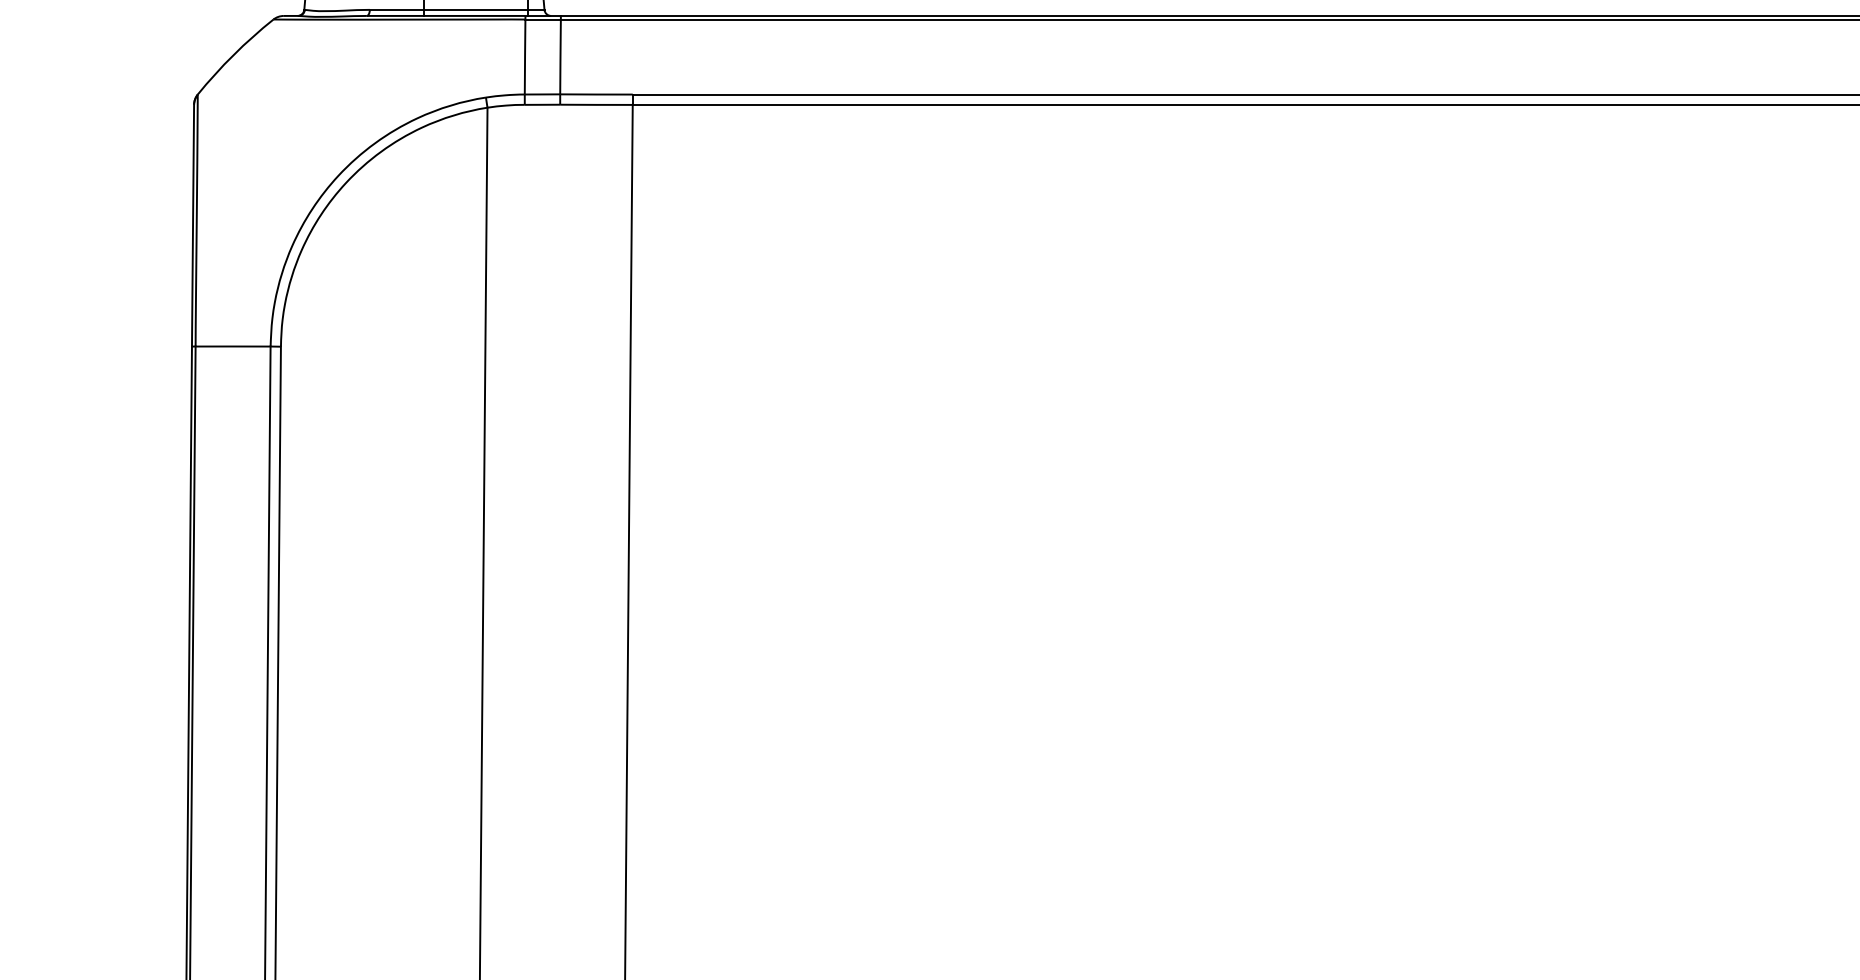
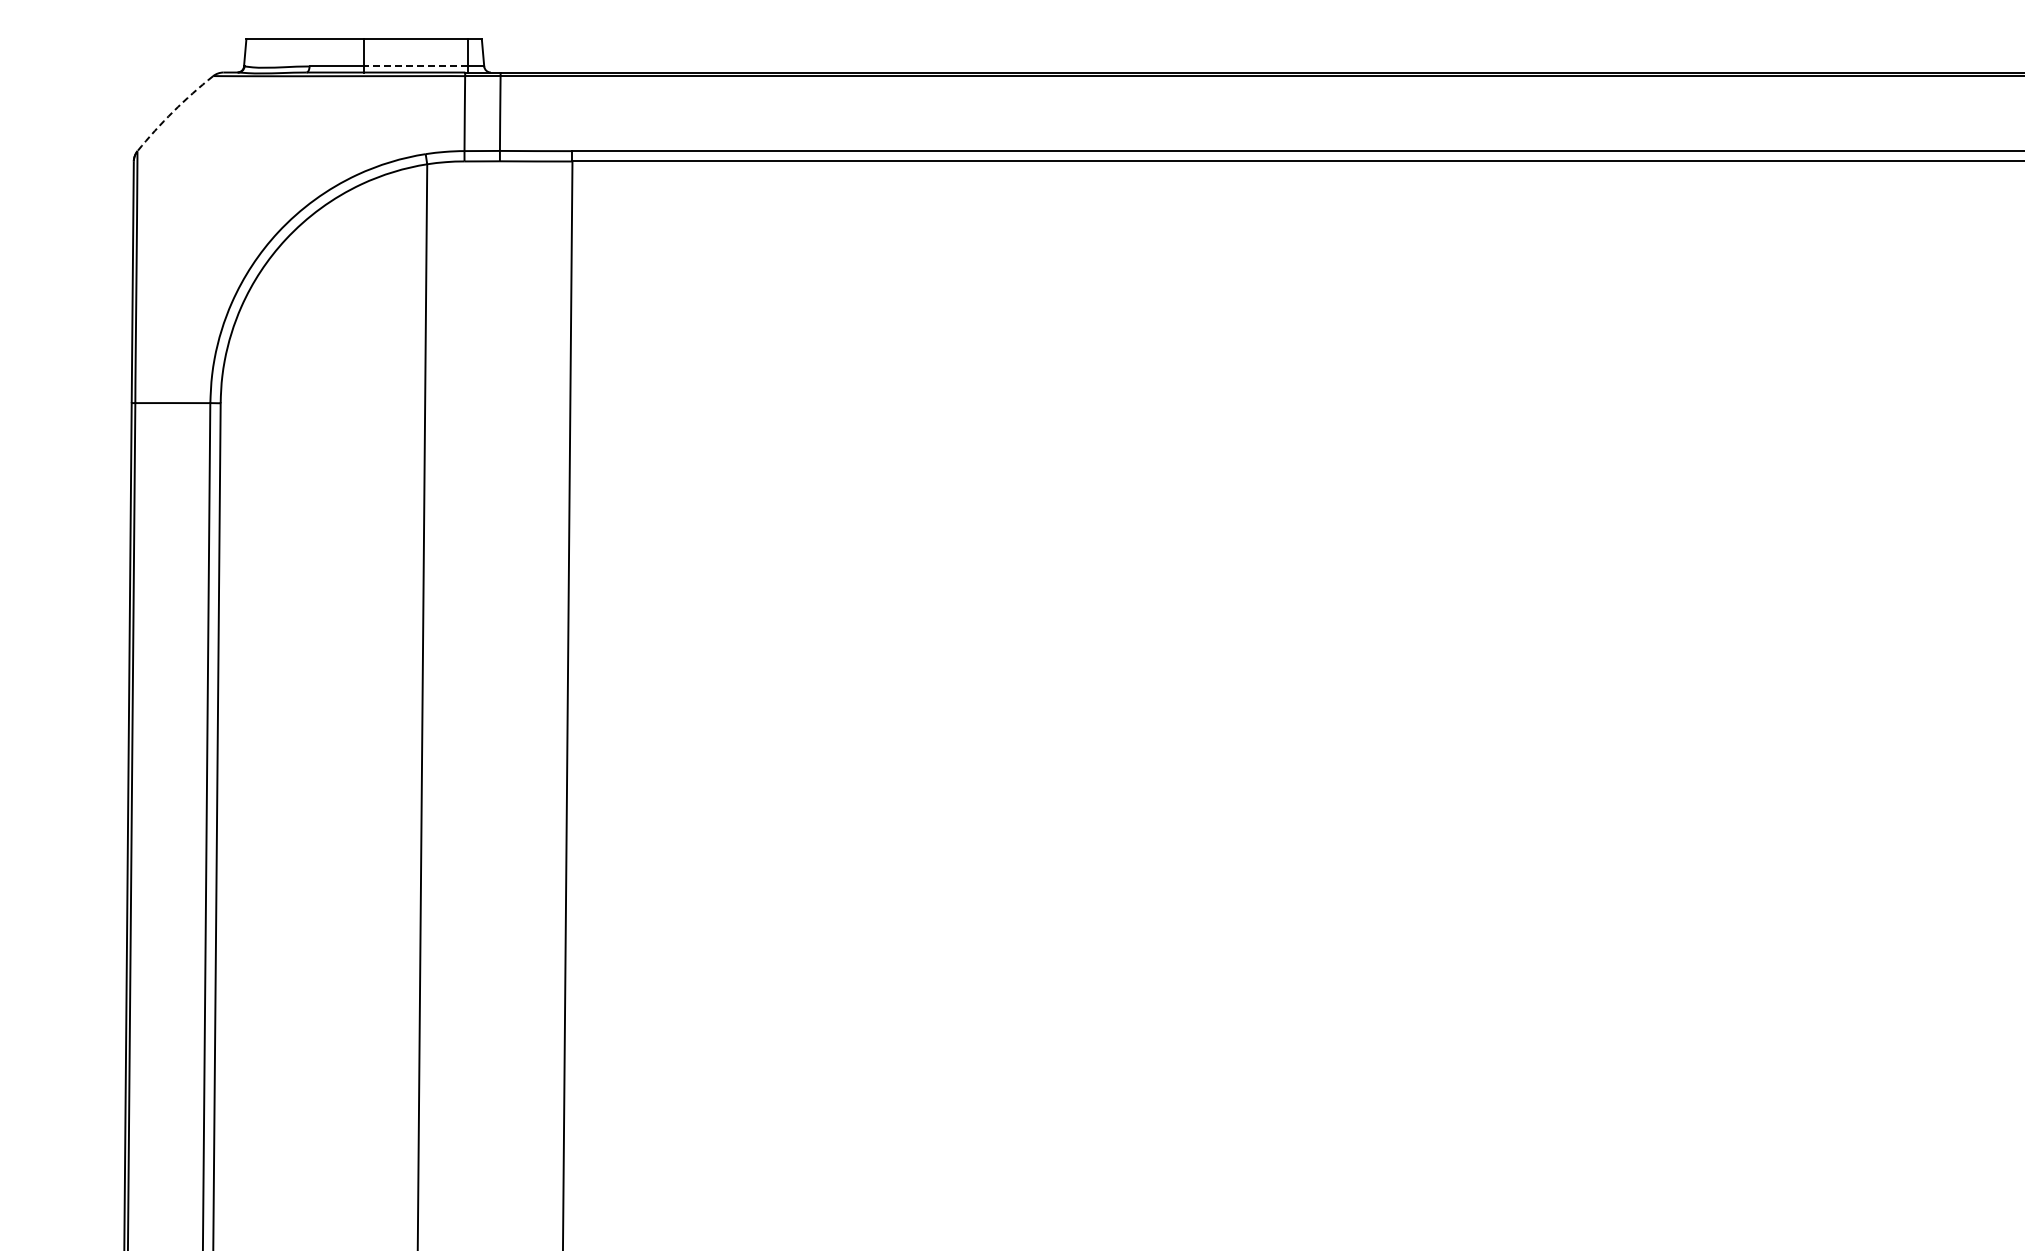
line: (476, 9) -> (416, 66), solid -> dashed
arc: (233, 54) -> (173, 111), solid -> dashed

